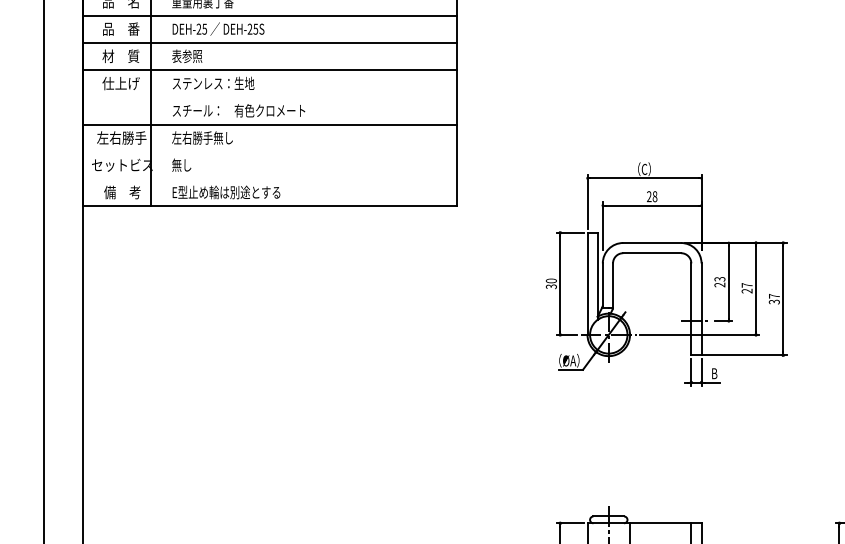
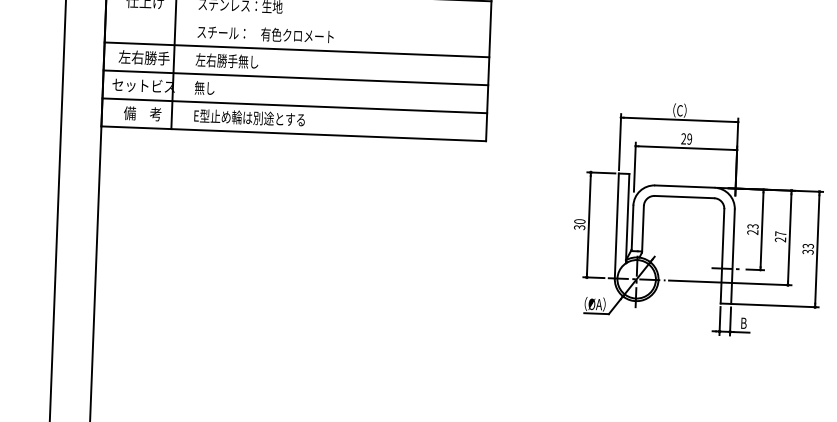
line: (269, 151) -> (295, 77), added
line: (269, 179) -> (294, 106), added
text: (654, 196) -> (689, 138), 28 -> 29
text: (773, 295) -> (807, 245), 37 -> 33

